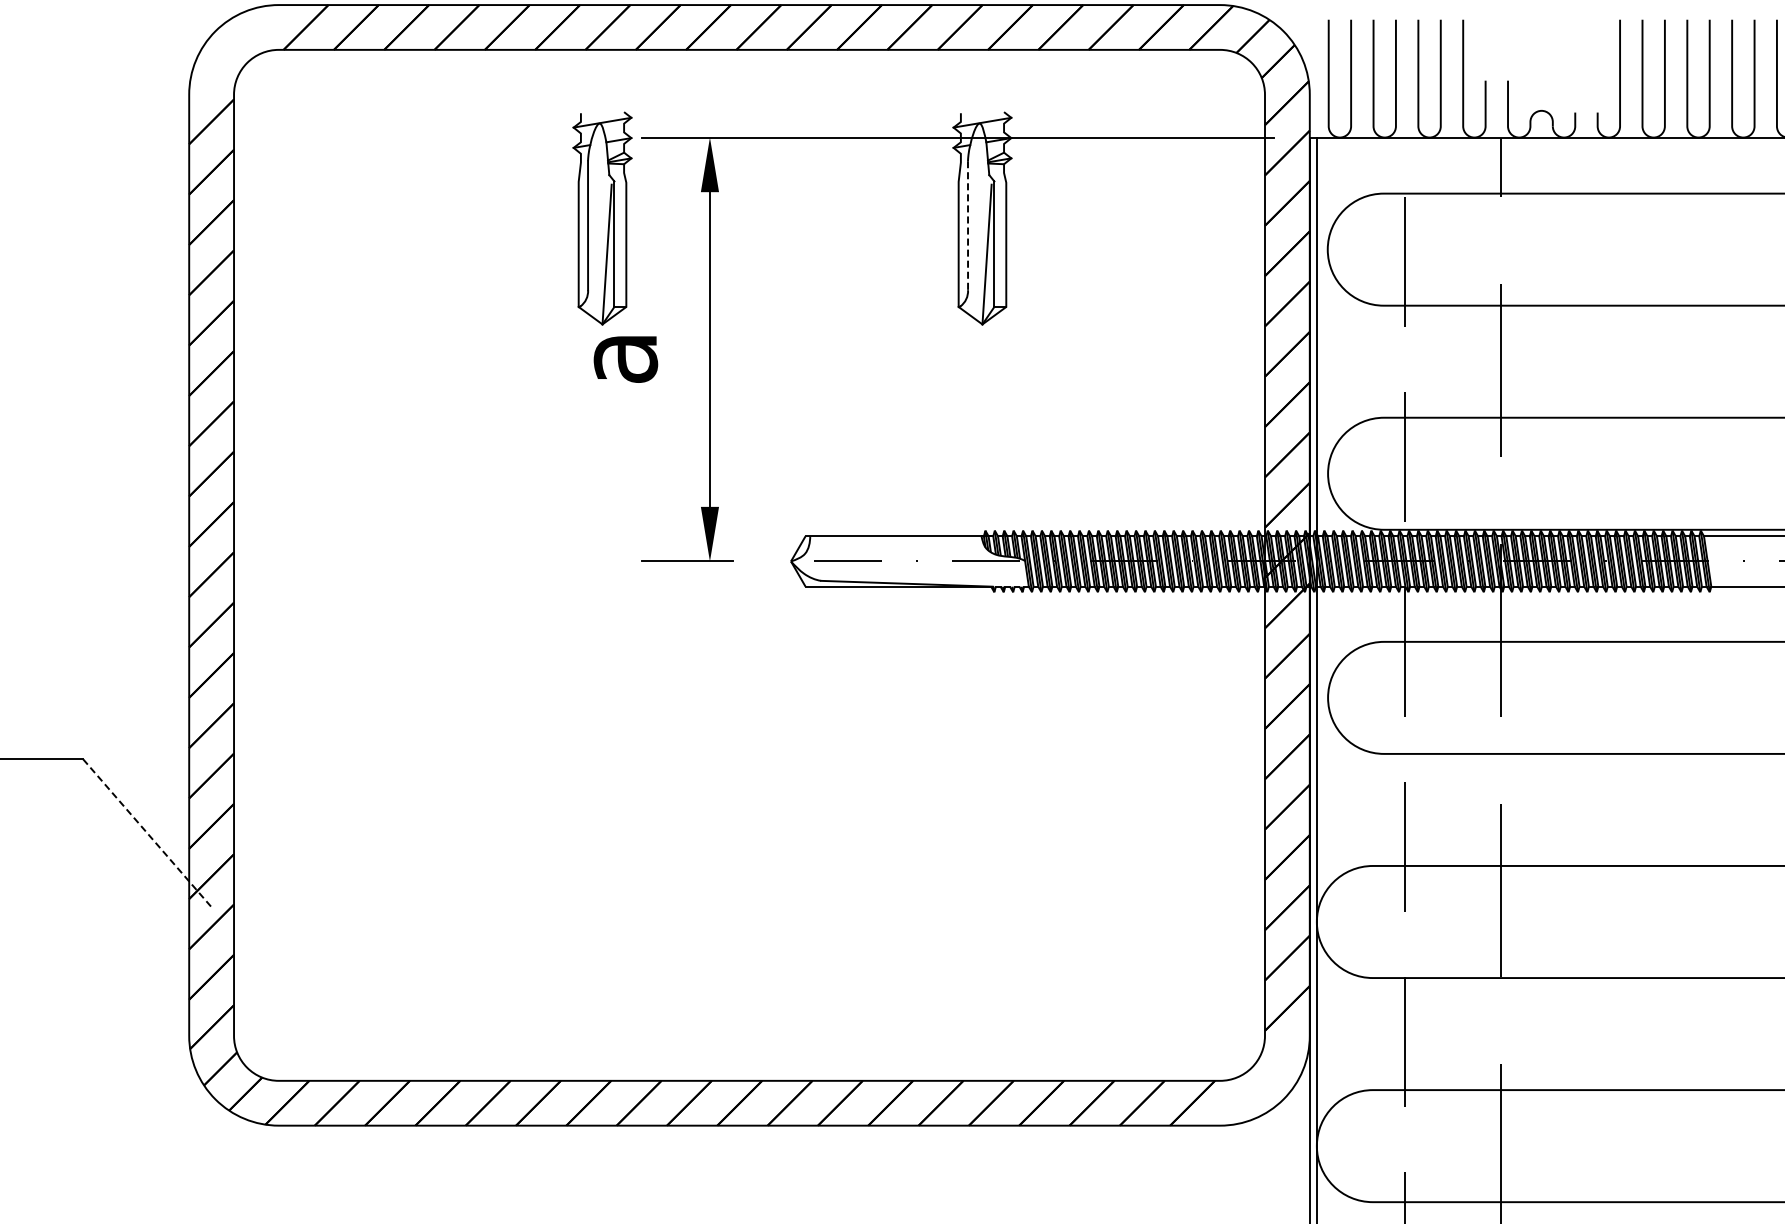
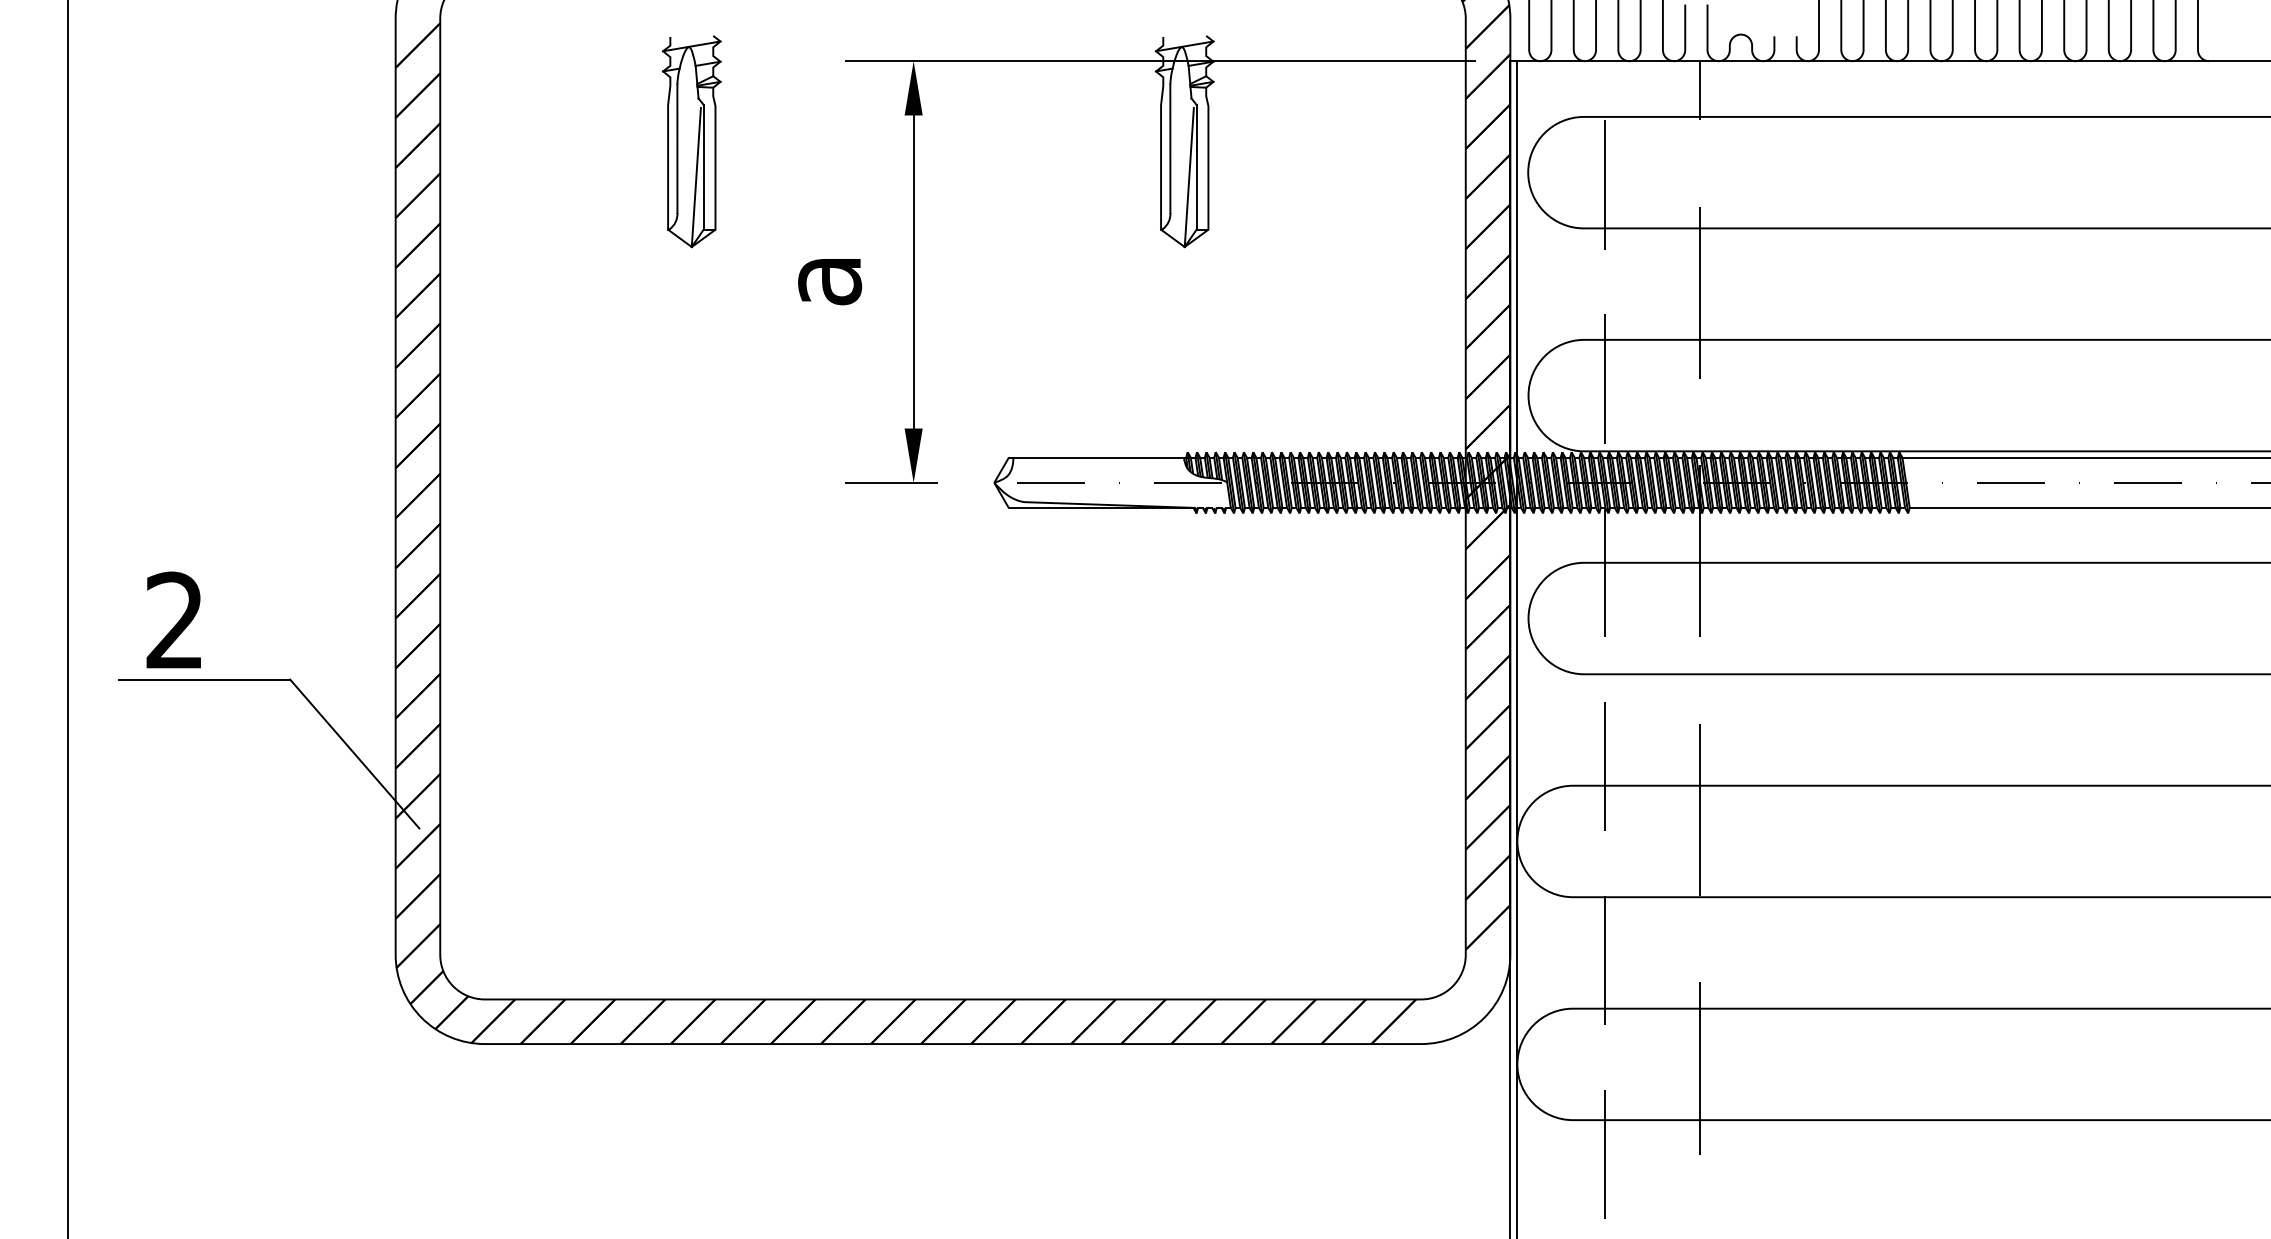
part: (602, 218) -> (691, 141), moved
line: (968, 226) -> (1170, 149), dashed -> solid
line: (147, 834) -> (354, 754), dashed -> solid

